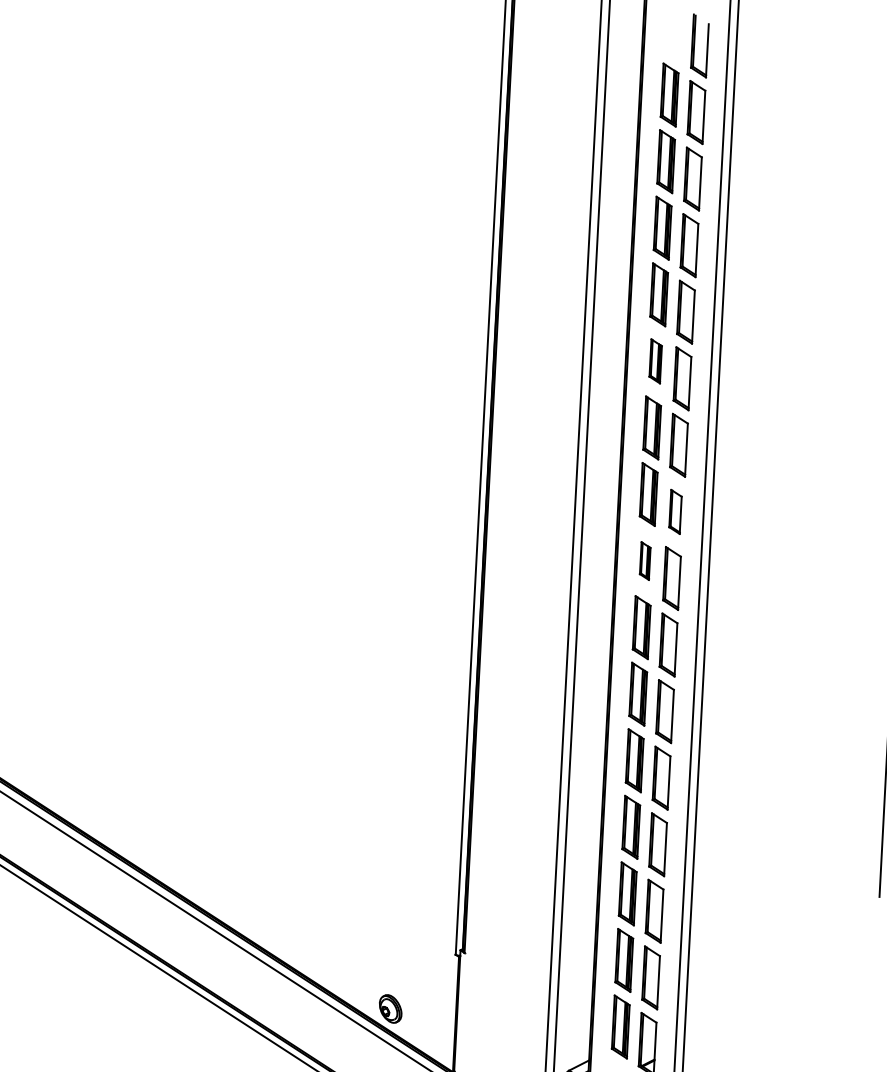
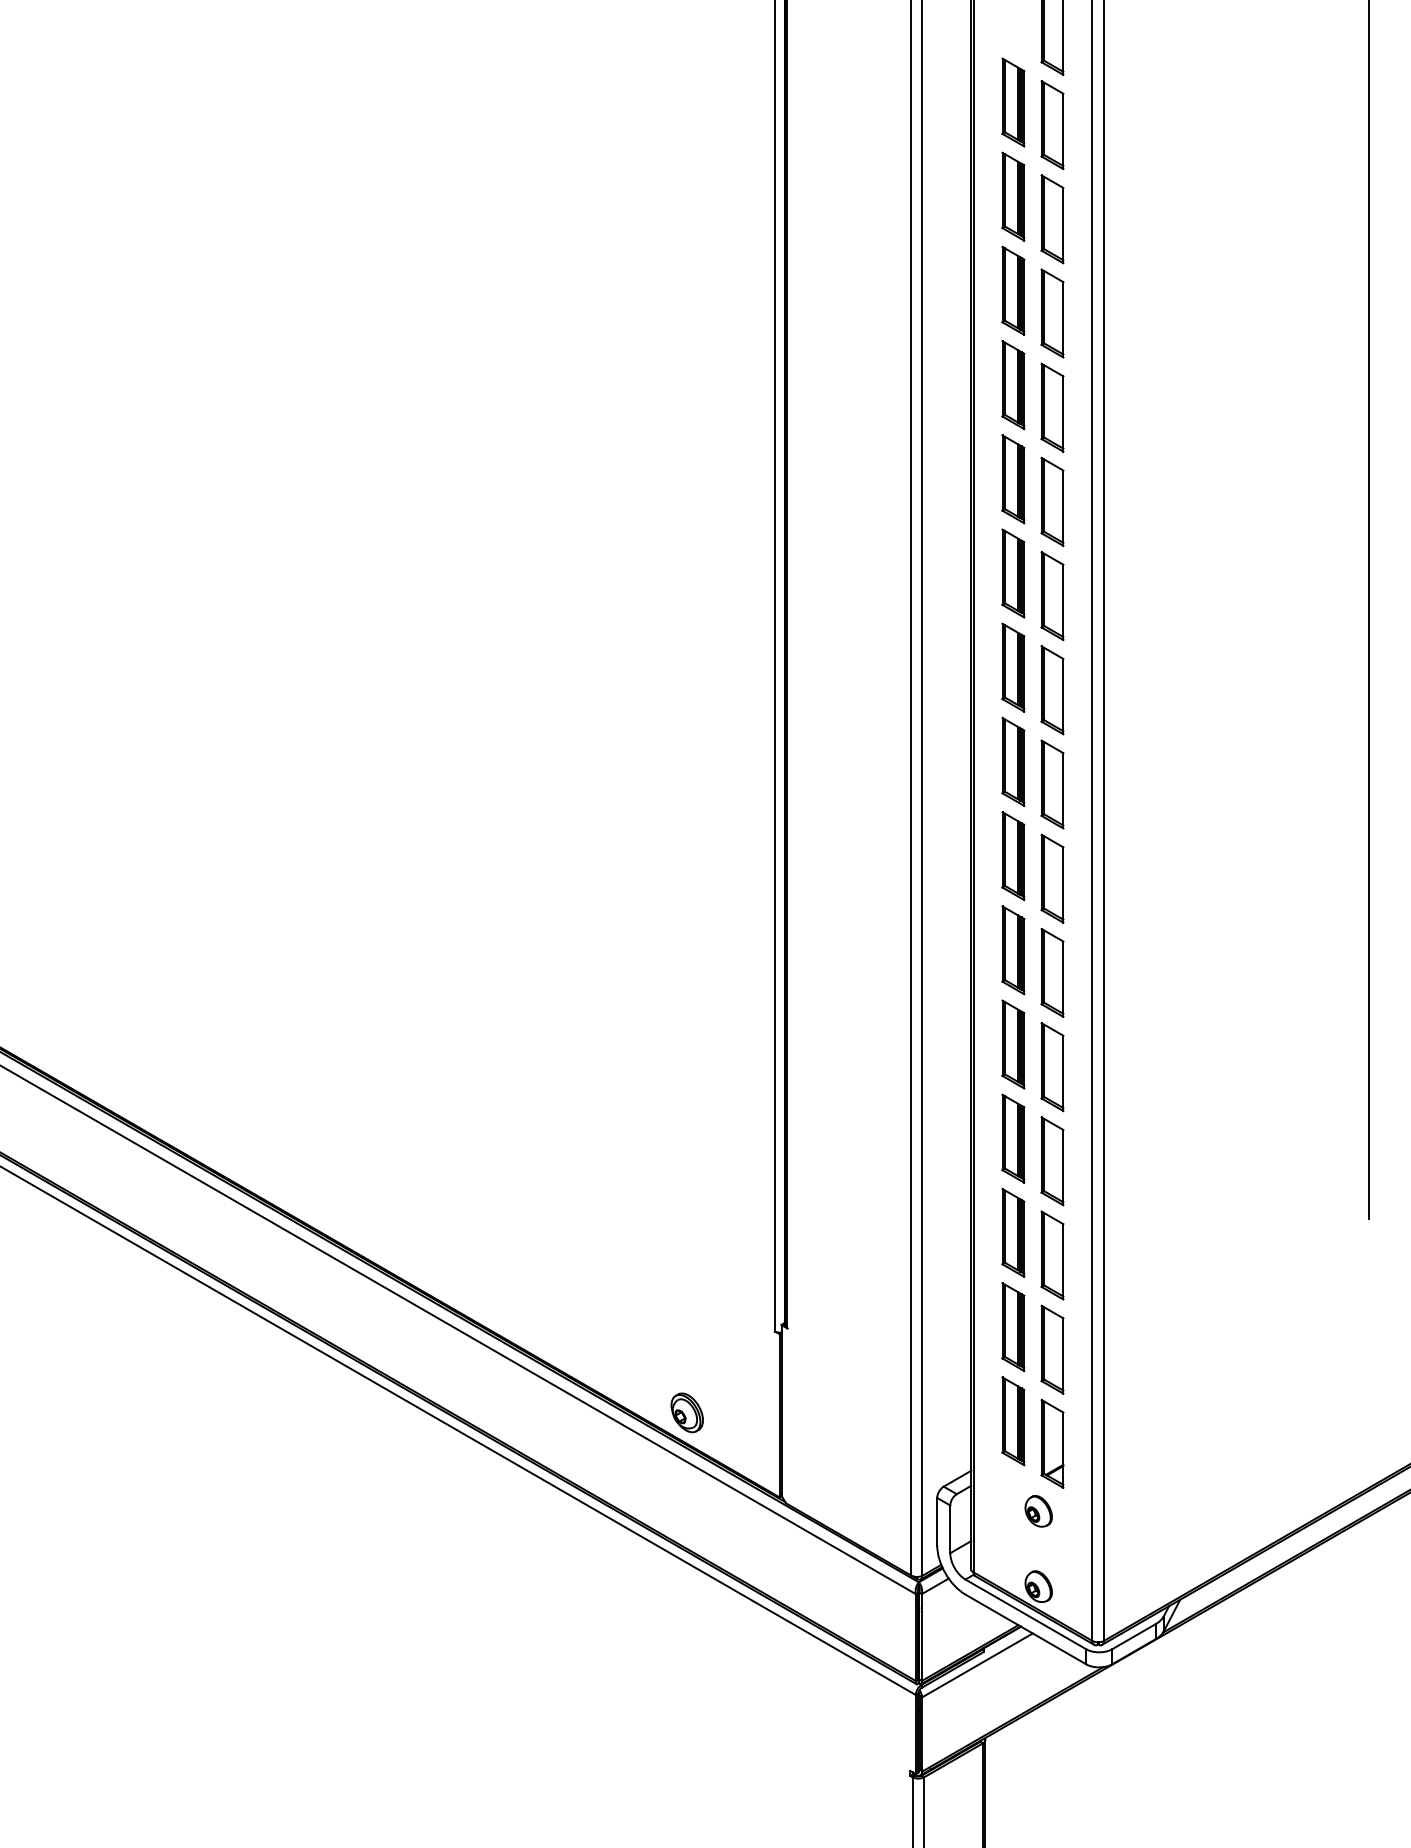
part: (655, 361) -> (1013, 479), size x1.43
part: (675, 512) -> (1052, 690), size x1.43
part: (645, 560) -> (1013, 761), size x1.67

